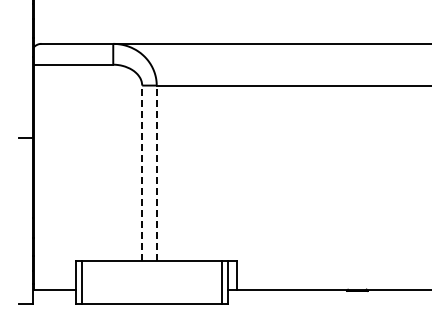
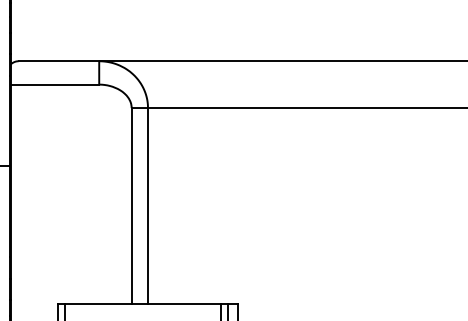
line: (142, 173) -> (132, 206), dashed -> solid
line: (156, 173) -> (147, 206), dashed -> solid

